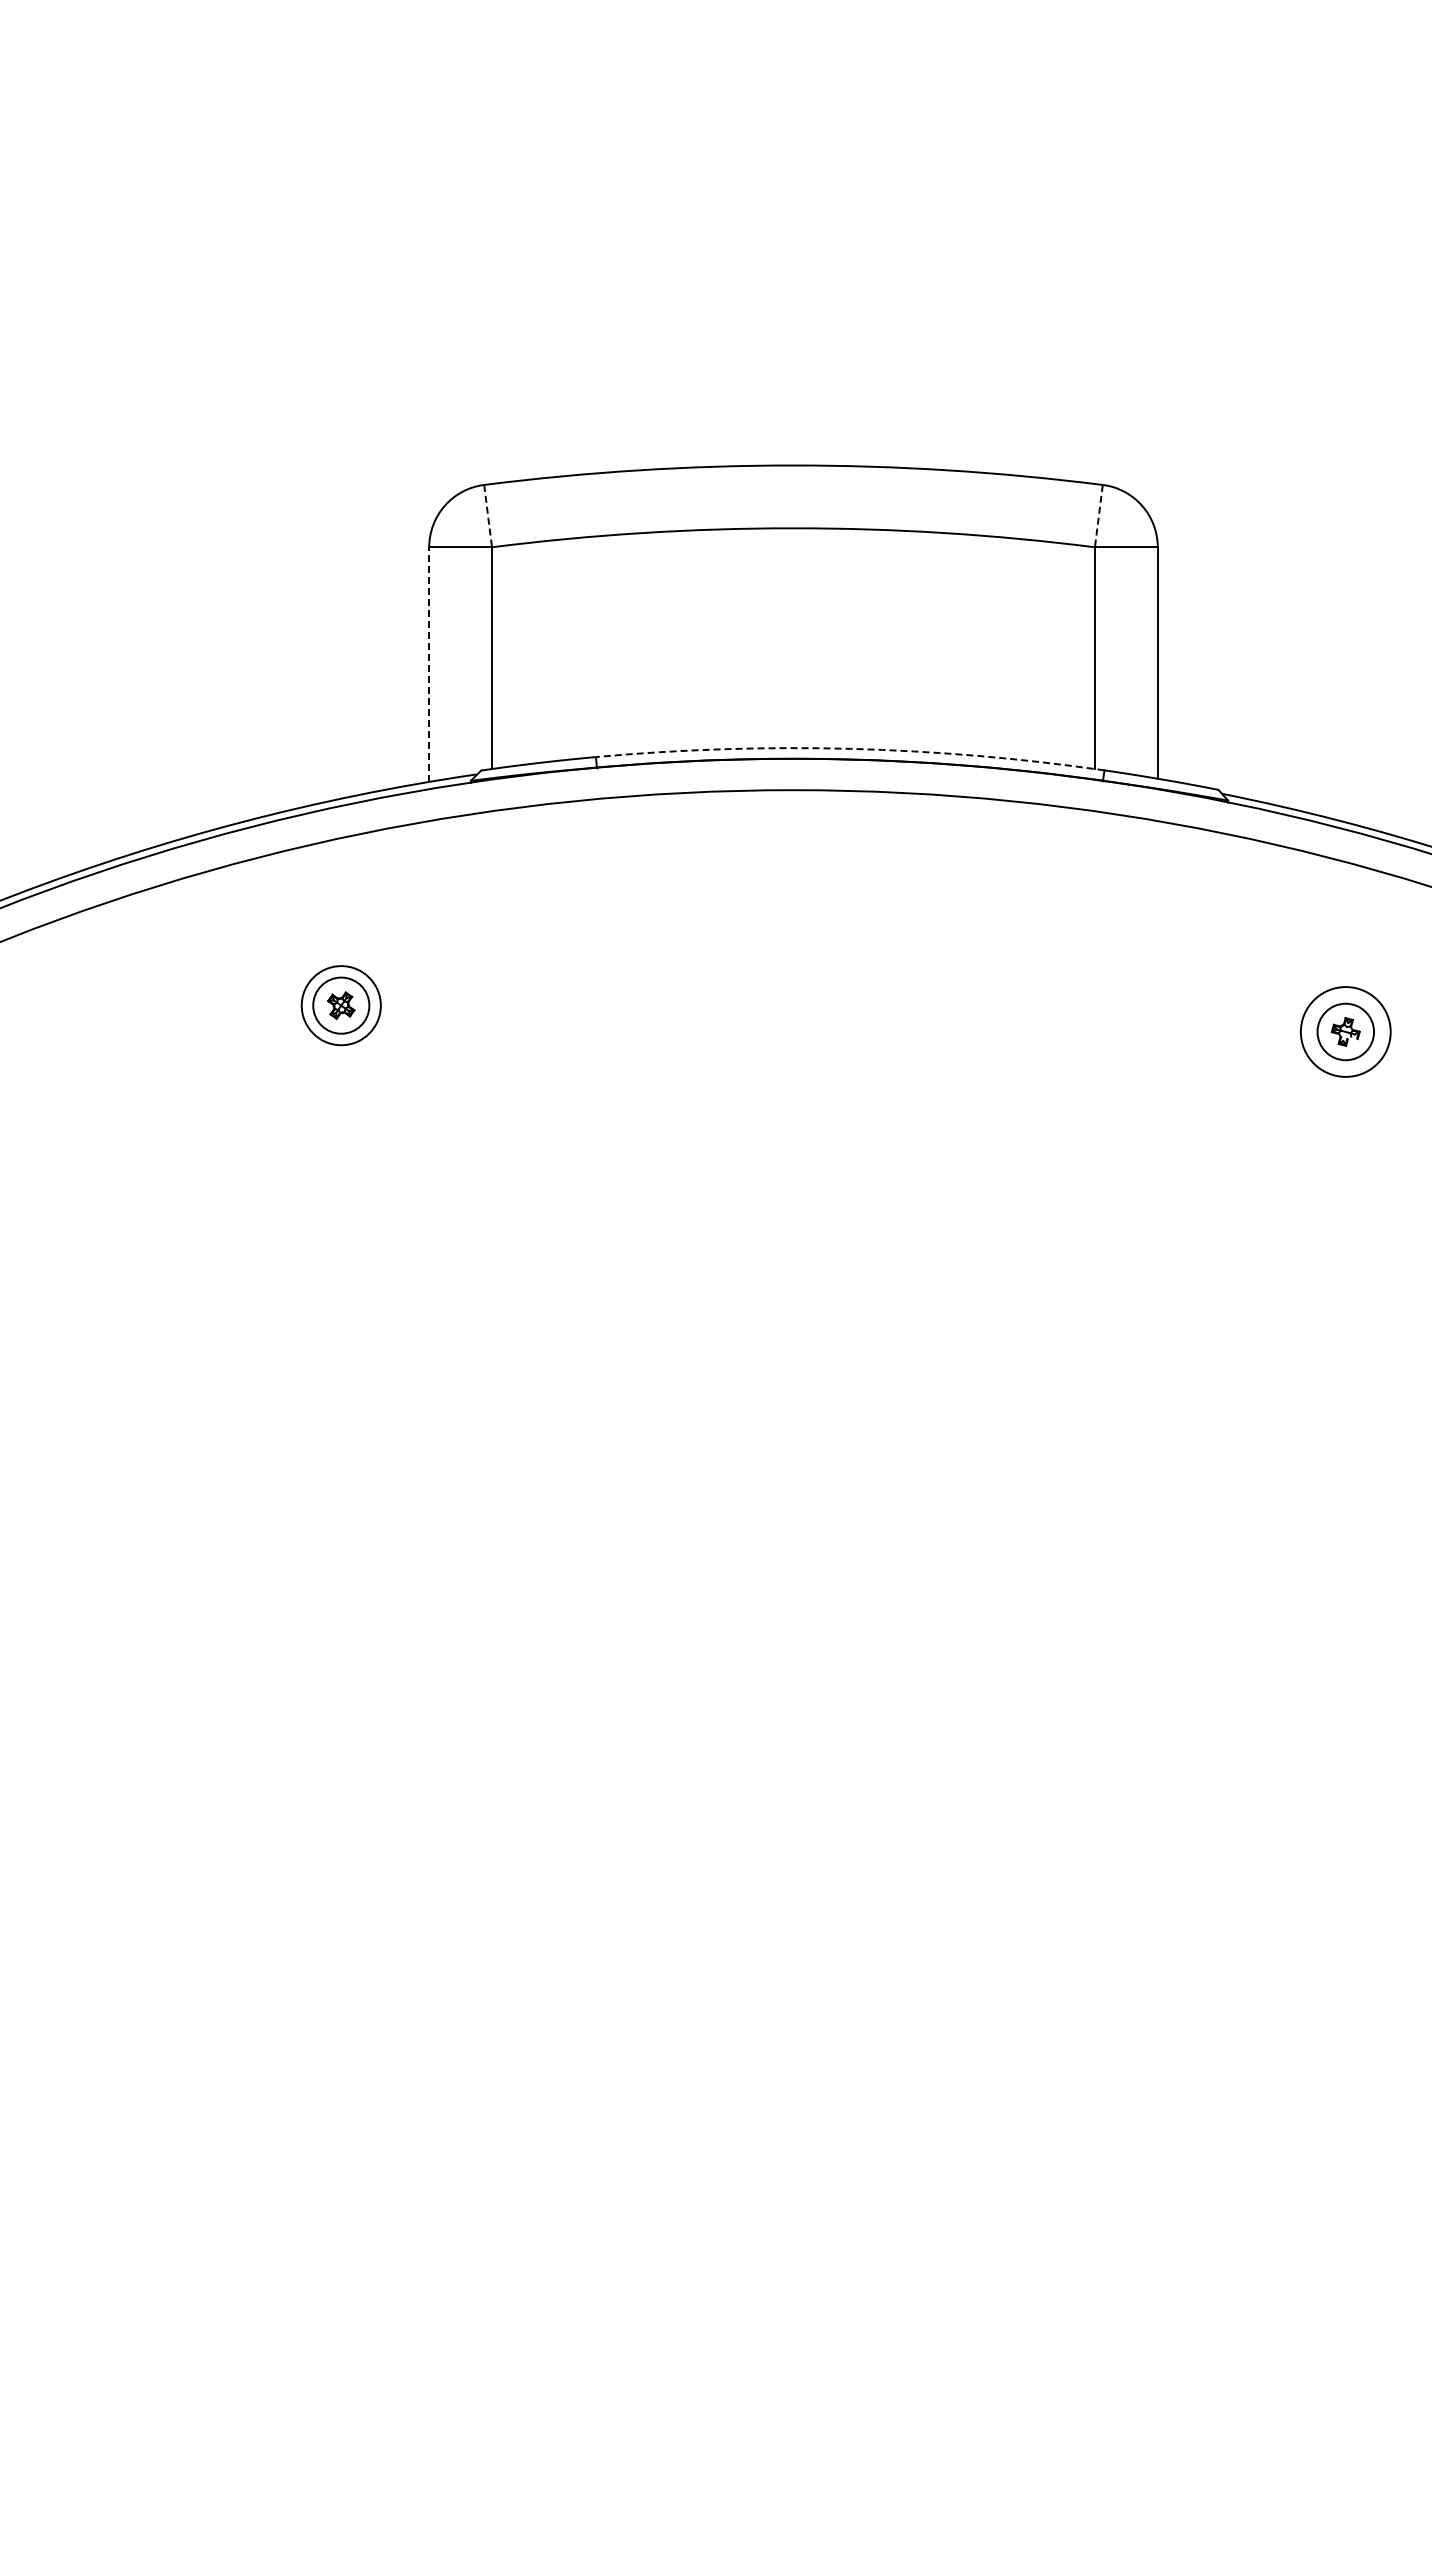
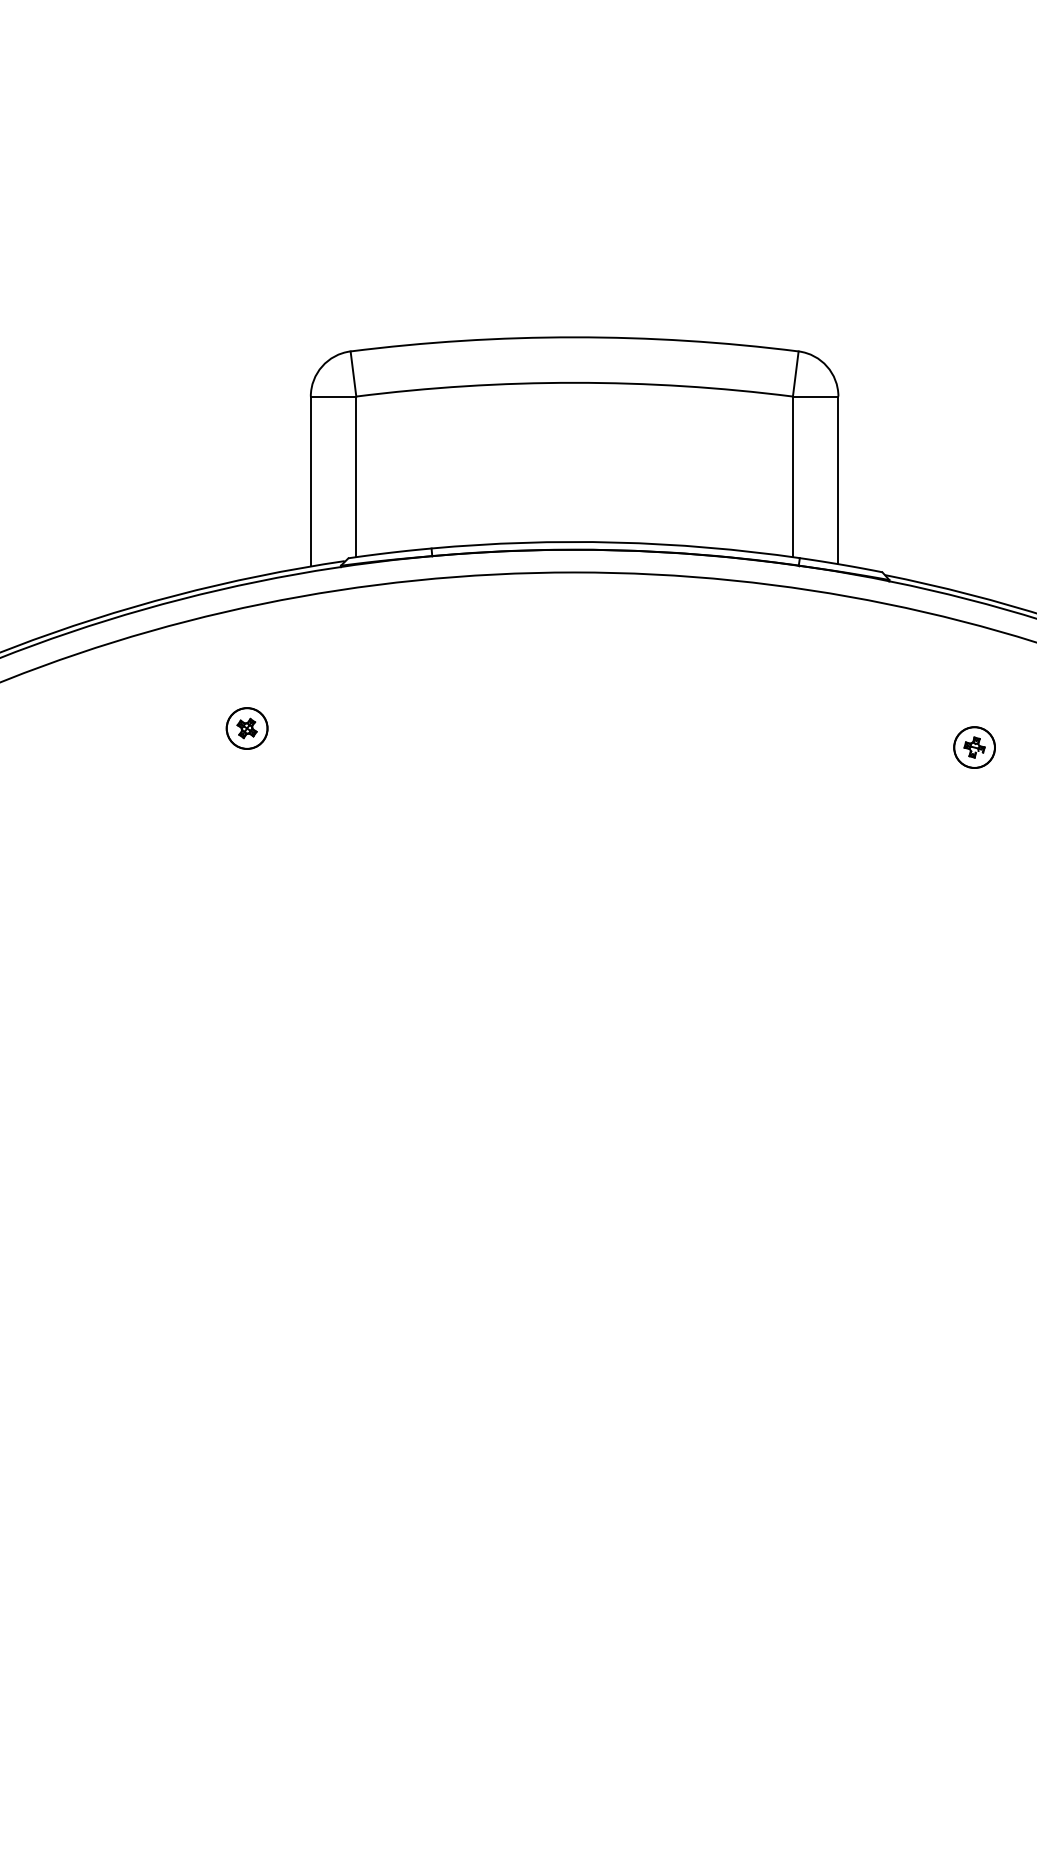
line: (488, 516) -> (353, 374), dashed -> solid
line: (1098, 516) -> (795, 374), dashed -> solid
line: (429, 664) -> (311, 481), dashed -> solid
arc: (850, 748) -> (615, 542), dashed -> solid
circle: (341, 1005) -> (247, 728), size x0.71
circle: (1345, 1031) -> (974, 747), size x0.62

